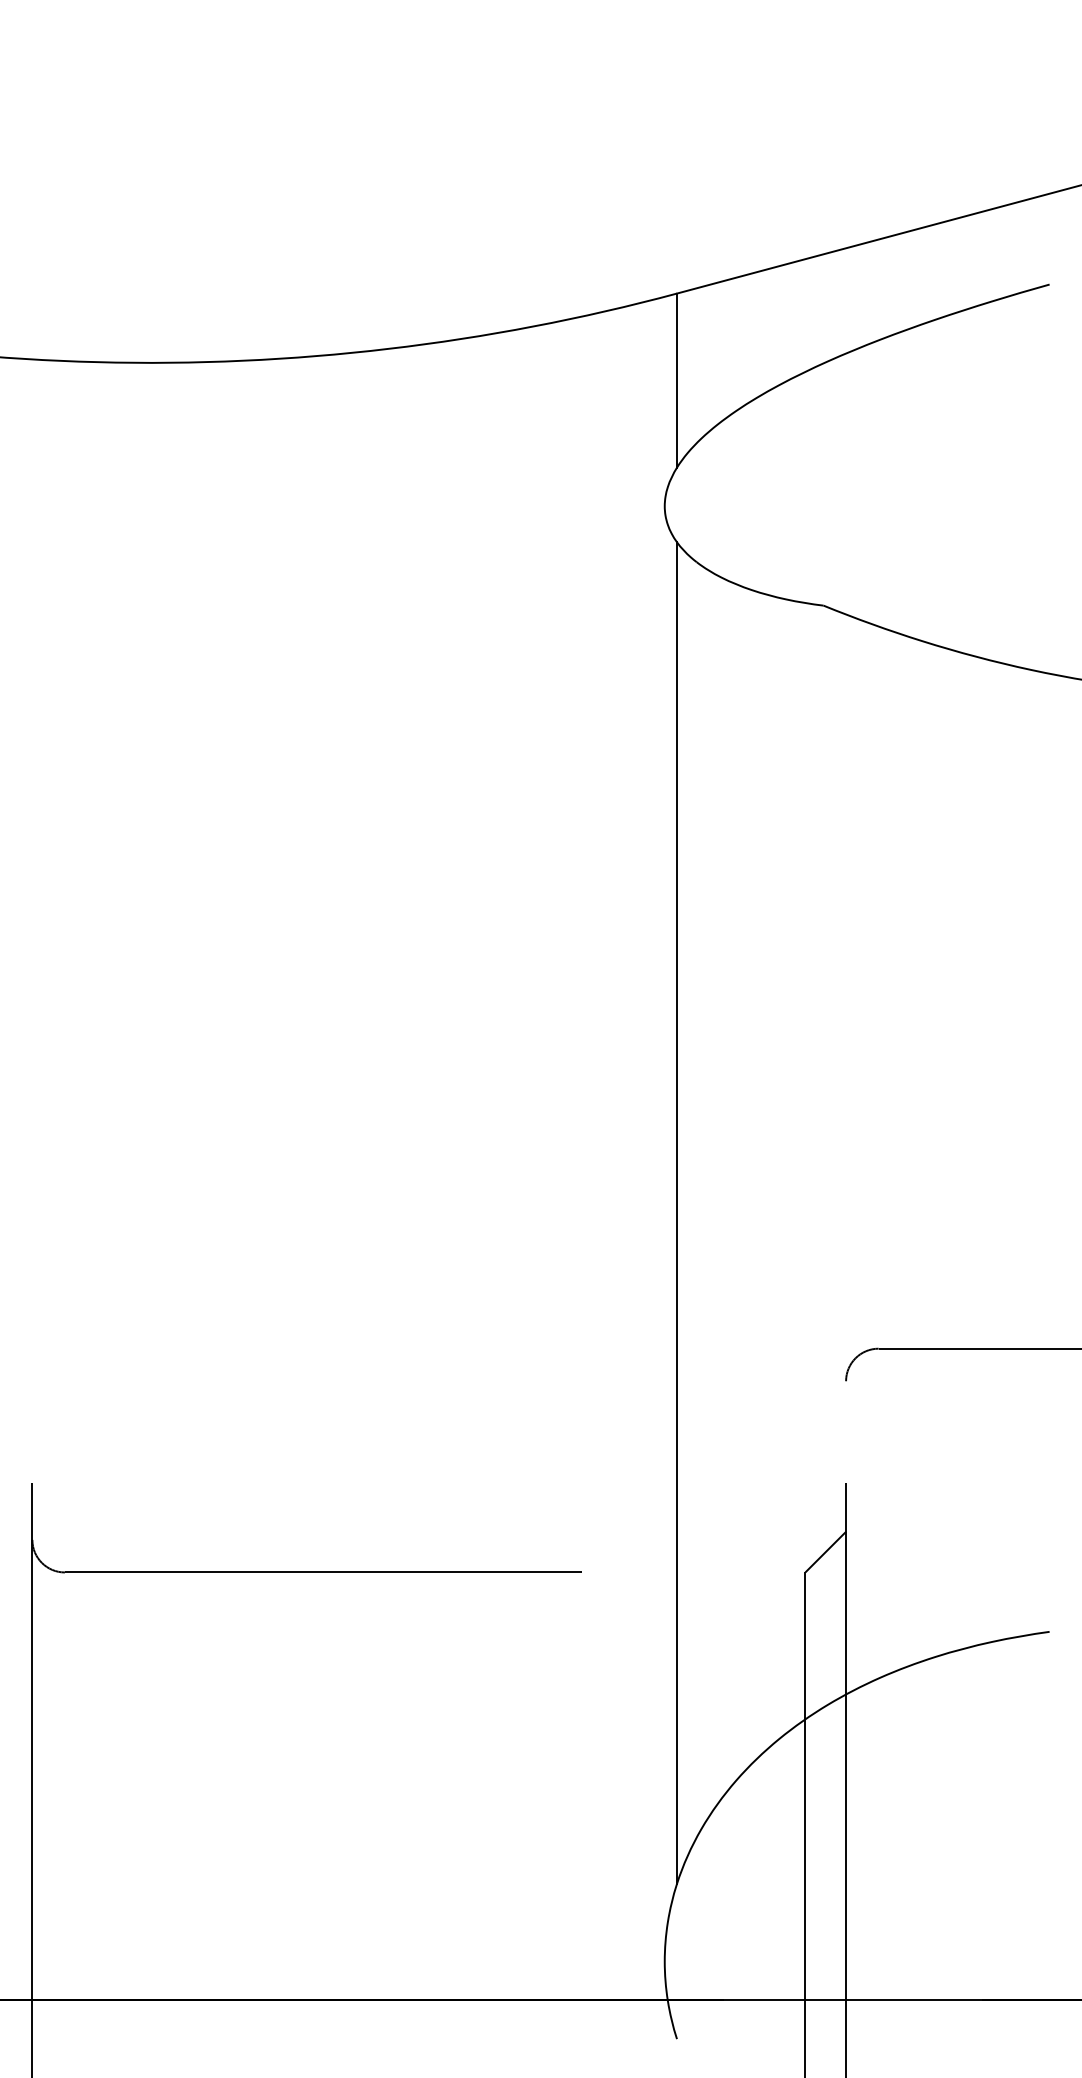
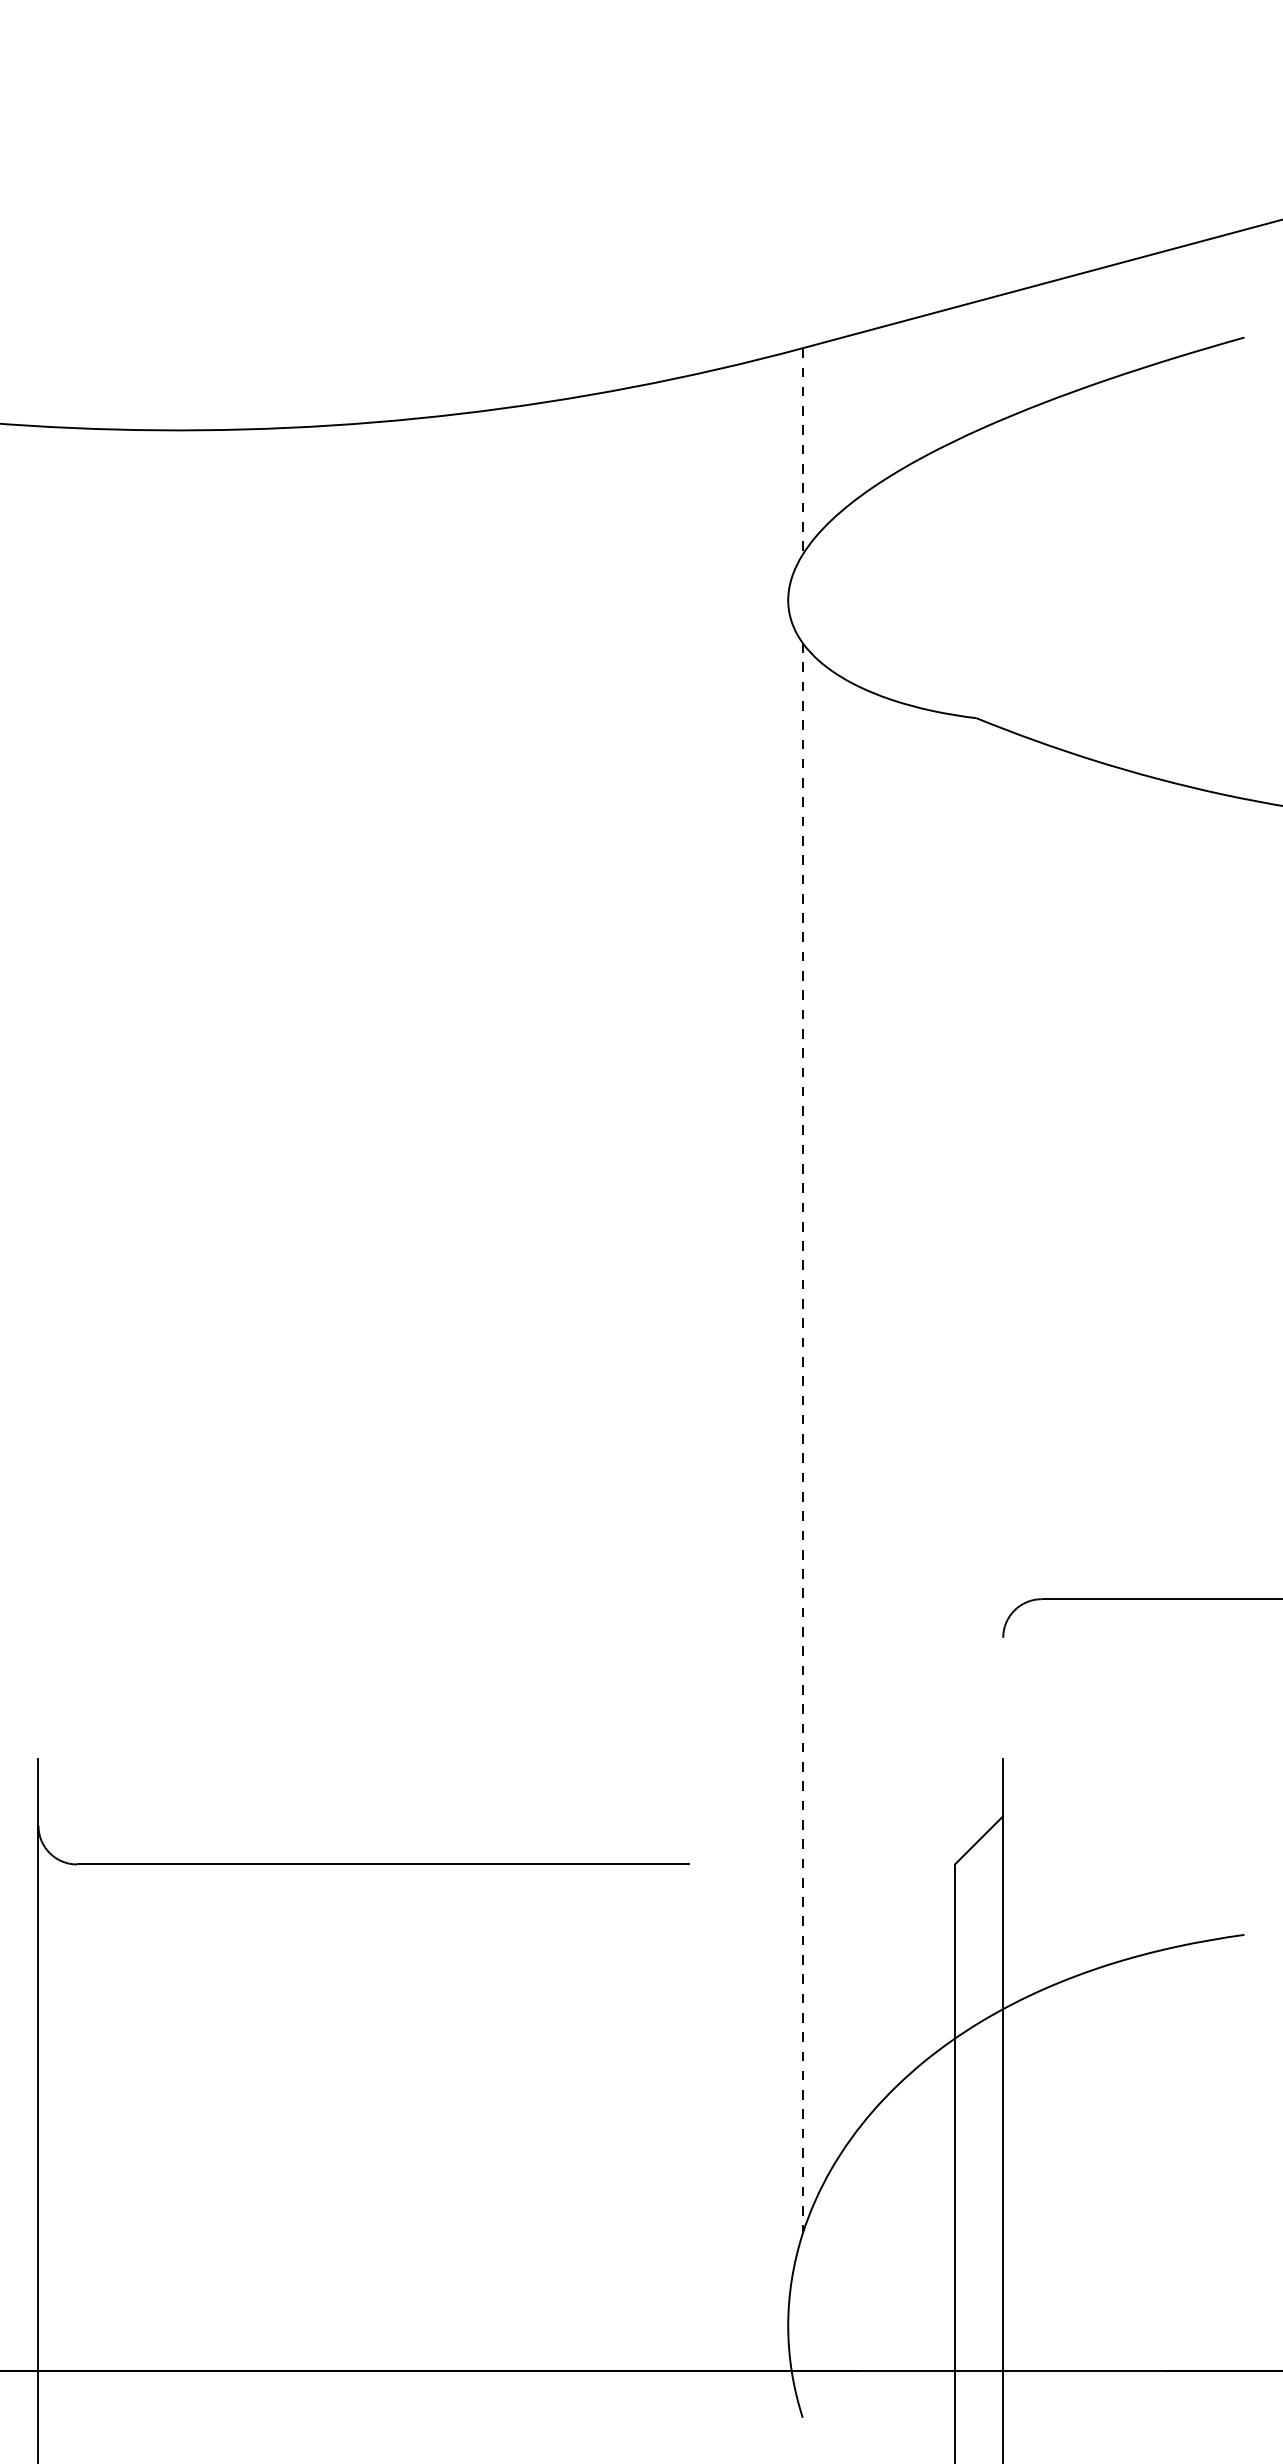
line: (677, 381) -> (803, 452), solid -> dashed
line: (677, 1213) -> (803, 1438), solid -> dashed

